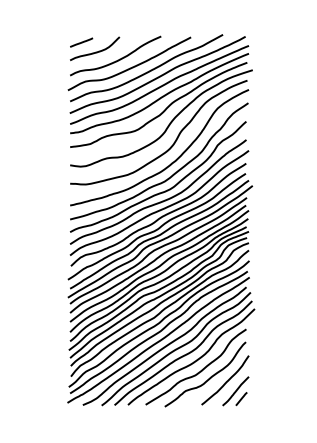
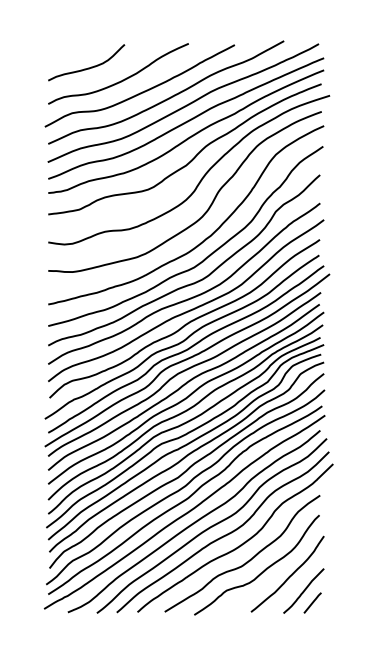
line: (81, 42) -> (65, 52), removed

